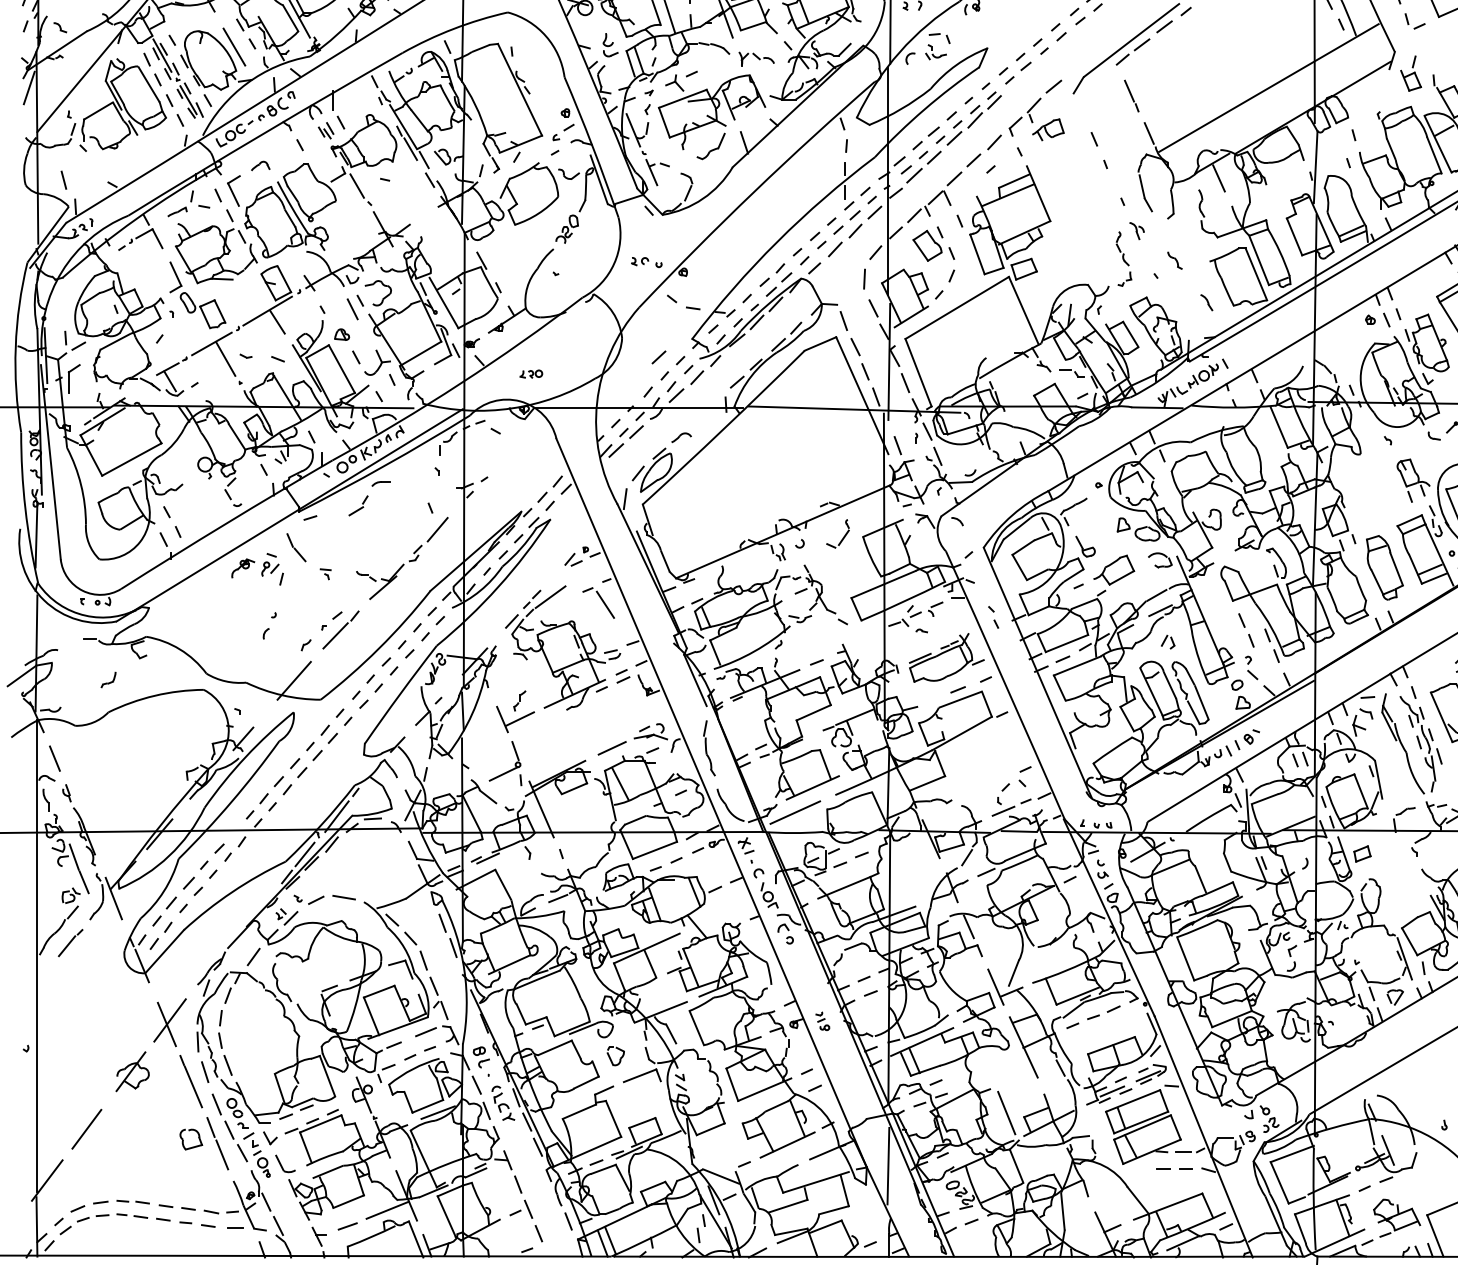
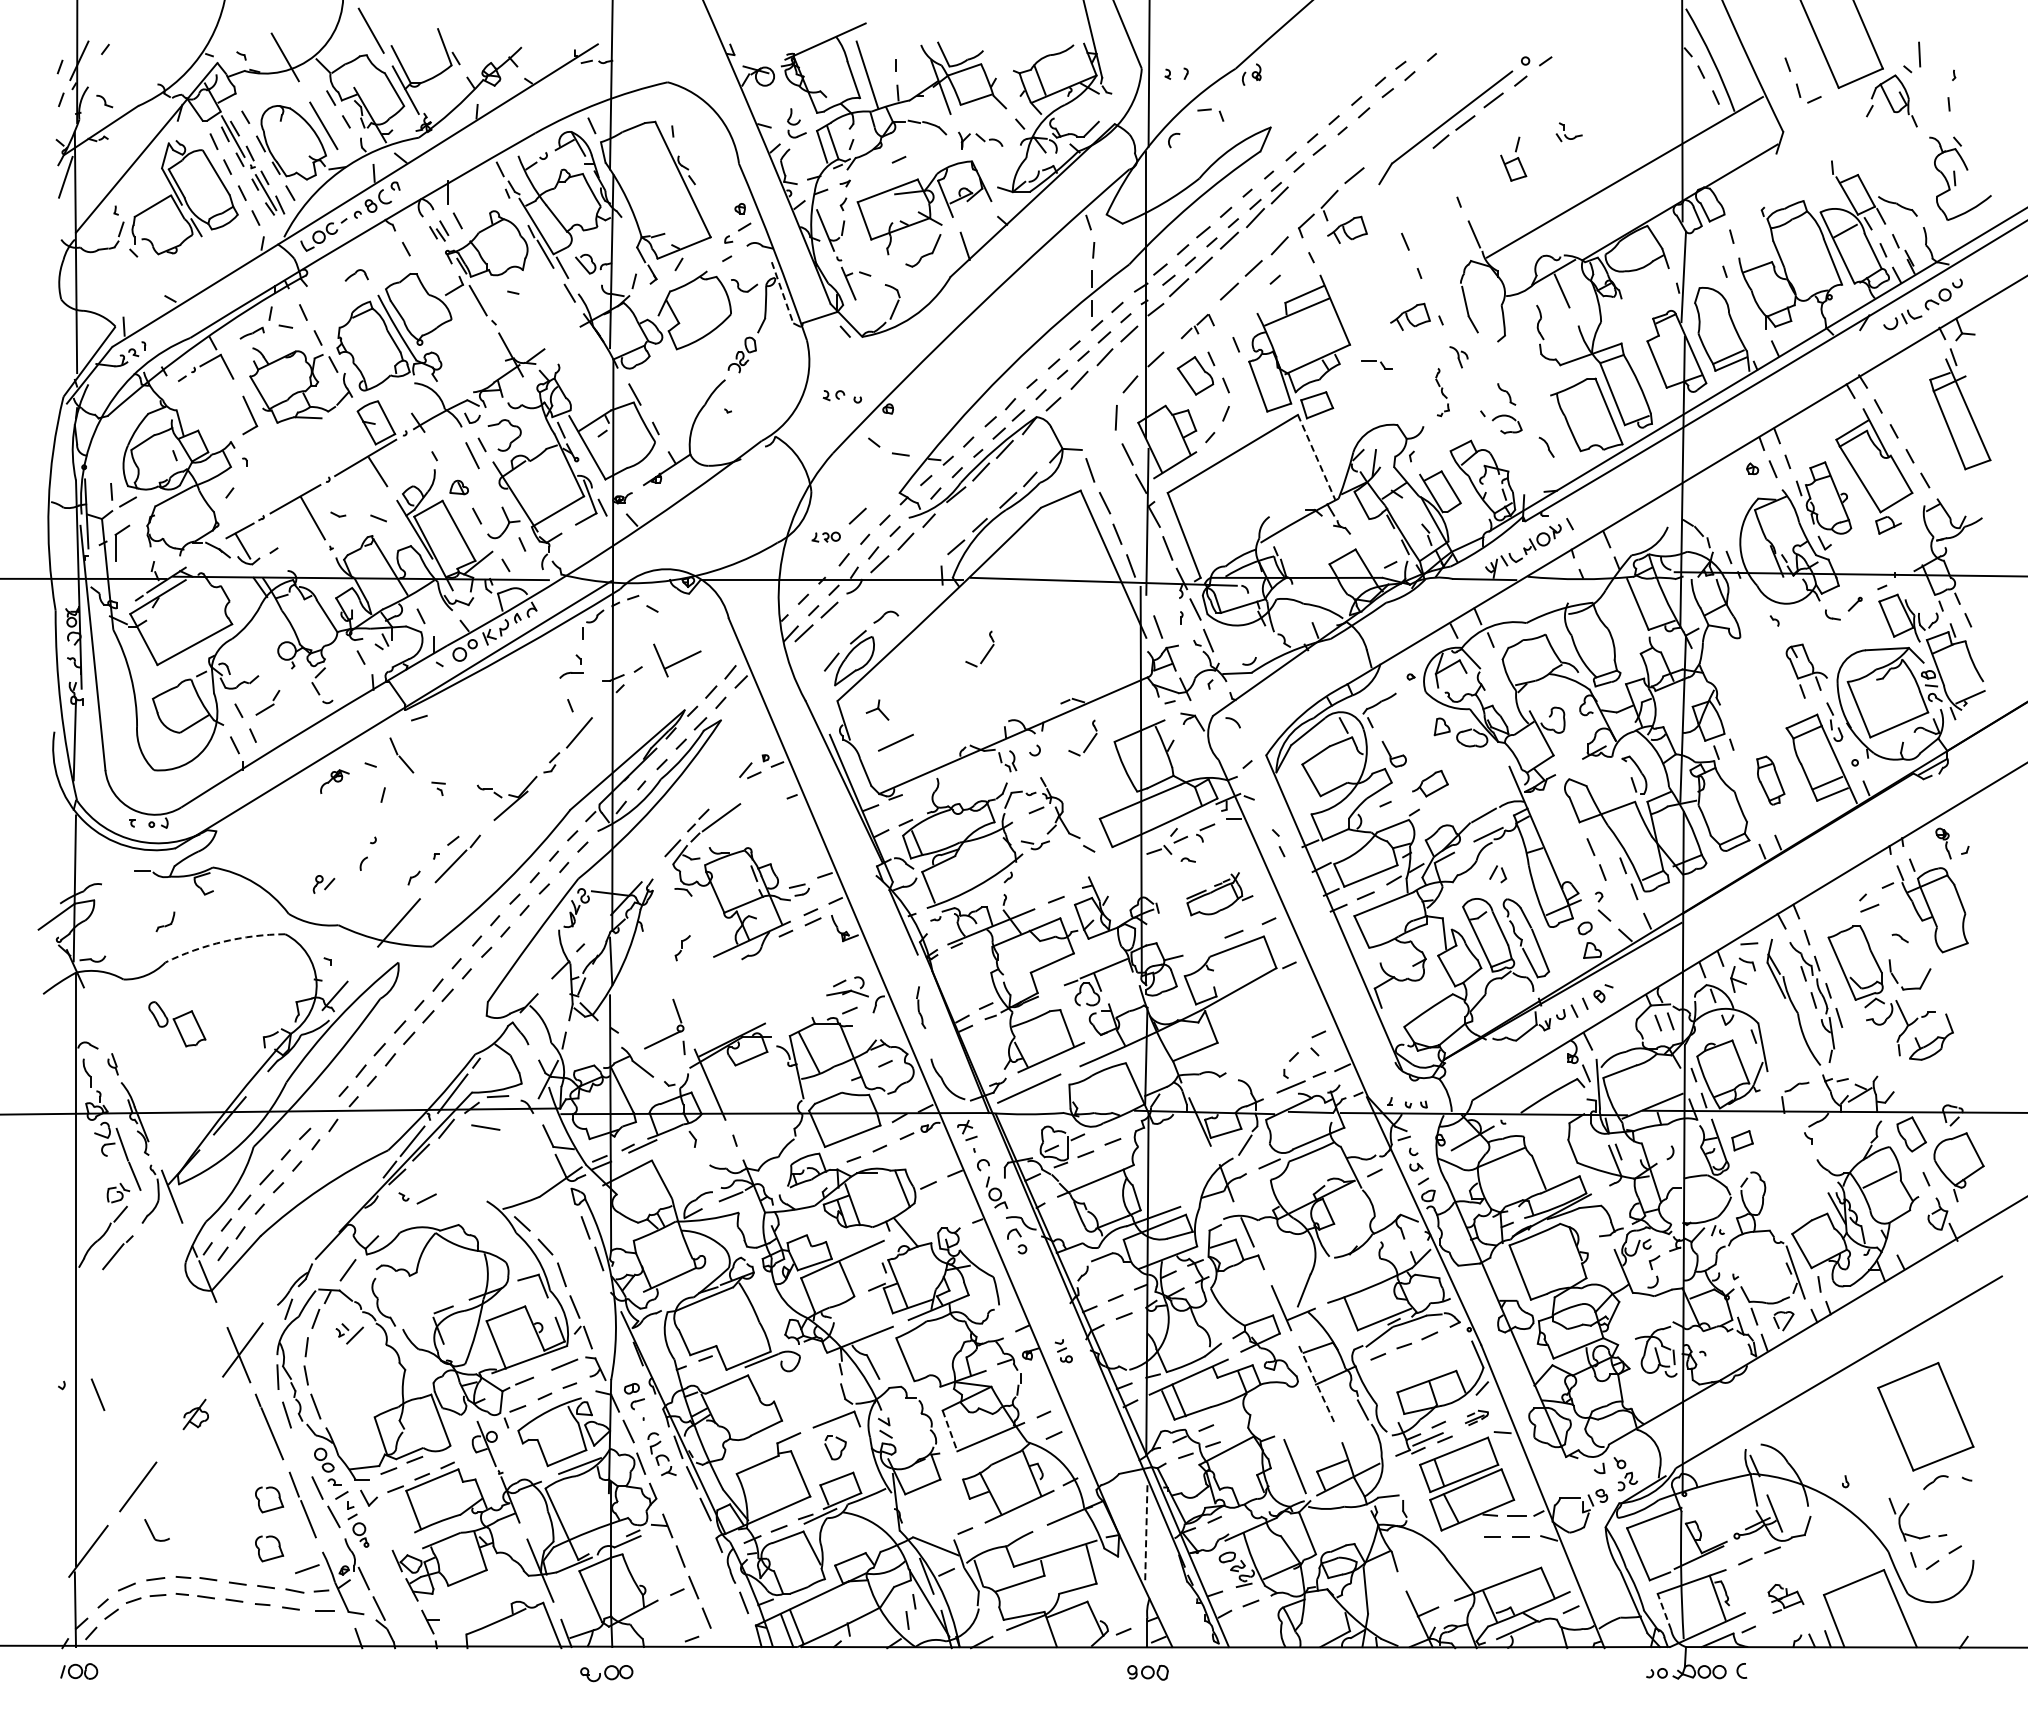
part: (935, 52) -> (1568, 132), moved
part: (1410, 73) -> (1513, 158), moved
part: (674, 82) -> (877, 709), moved
line: (1129, 91) -> (1449, 181), removed
line: (64, 179) -> (109, 292), removed
line: (599, 180) -> (782, 293), solid -> dashed
part: (233, 190) -> (322, 306), removed
part: (1098, 198) -> (1410, 316), added
part: (929, 206) -> (1197, 326), size x0.6
part: (1123, 259) -> (1442, 392), size x0.7
part: (203, 310) -> (177, 1024), moved
line: (1023, 310) -> (1316, 457), solid -> dashed
part: (530, 373) -> (825, 536), moved
part: (1071, 373) -> (1376, 364), moved
part: (760, 467) -> (985, 654), added
part: (381, 483) -> (571, 674), moved
line: (625, 498) -> (815, 693), removed
part: (358, 505) -> (267, 702), moved
part: (1159, 566) -> (1506, 431), moved
part: (1384, 567) -> (1770, 780), size x0.6
part: (269, 569) -> (323, 884), moved
part: (1114, 569) -> (1430, 783), size x0.7
part: (598, 602) -> (781, 824), removed
part: (946, 658) -> (1219, 894), size x0.7
arc: (154, 695) -> (223, 941), solid -> dashed
part: (515, 719) -> (677, 660), moved
line: (611, 748) -> (895, 742), moved
part: (708, 748) -> (920, 1007), size x0.6
line: (54, 758) -> (97, 1394), moved
line: (343, 897) -> (485, 1127), moved
part: (286, 916) -> (349, 1333), moved
line: (1023, 1047) -> (1316, 1383), solid -> dashed
part: (615, 1055) -> (835, 1447), moved
part: (132, 1071) -> (195, 1414), size x0.6
part: (1150, 1074) -> (1476, 1417), size x0.6
line: (732, 1084) -> (950, 1430), solid -> dashed
line: (216, 1104) -> (301, 1455), removed
part: (285, 1163) -> (156, 1530), moved
line: (888, 1166) -> (1146, 1533), solid -> dashed
part: (184, 1179) -> (260, 1549), added
line: (387, 1210) -> (516, 1588), removed
part: (1396, 1217) -> (1785, 1598), size x0.6
line: (347, 1226) -> (307, 1569), moved
line: (1300, 1228) -> (1664, 1611), solid -> dashed

